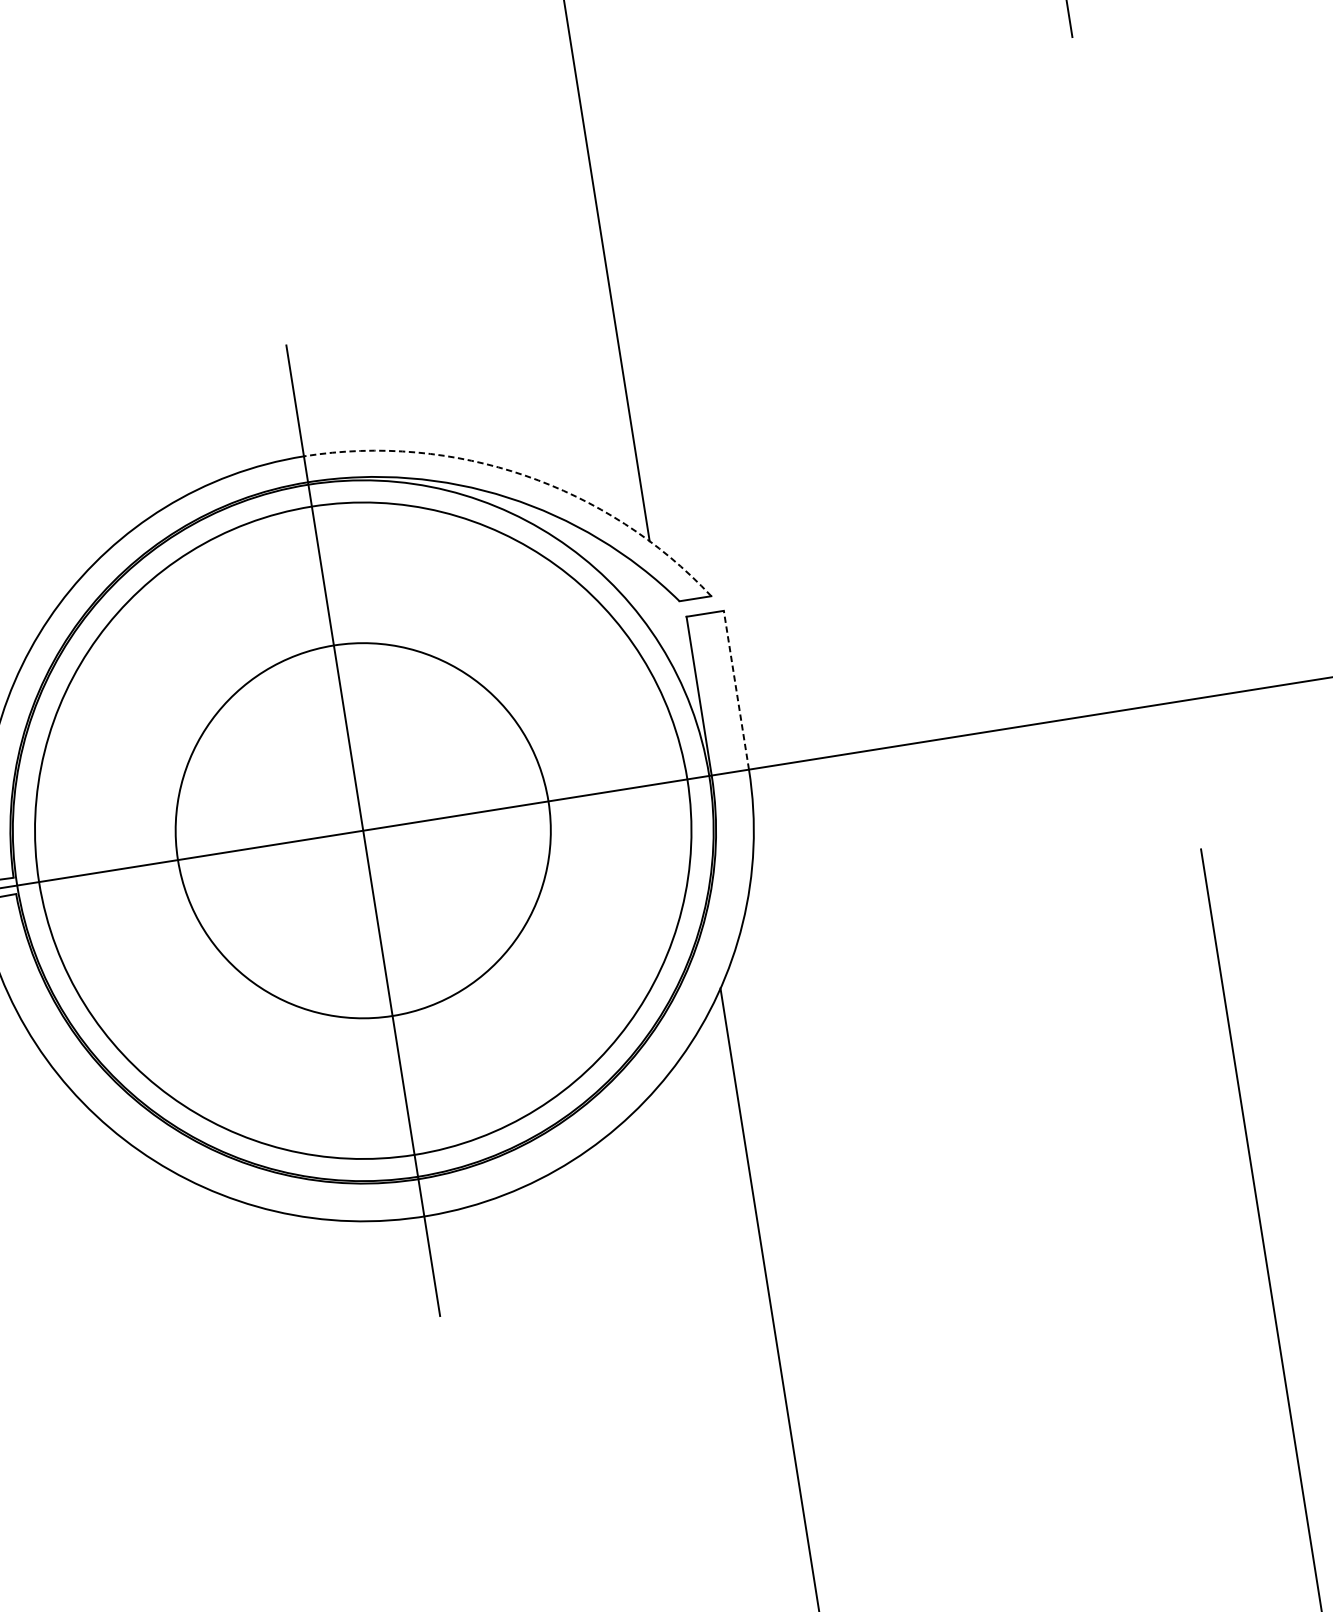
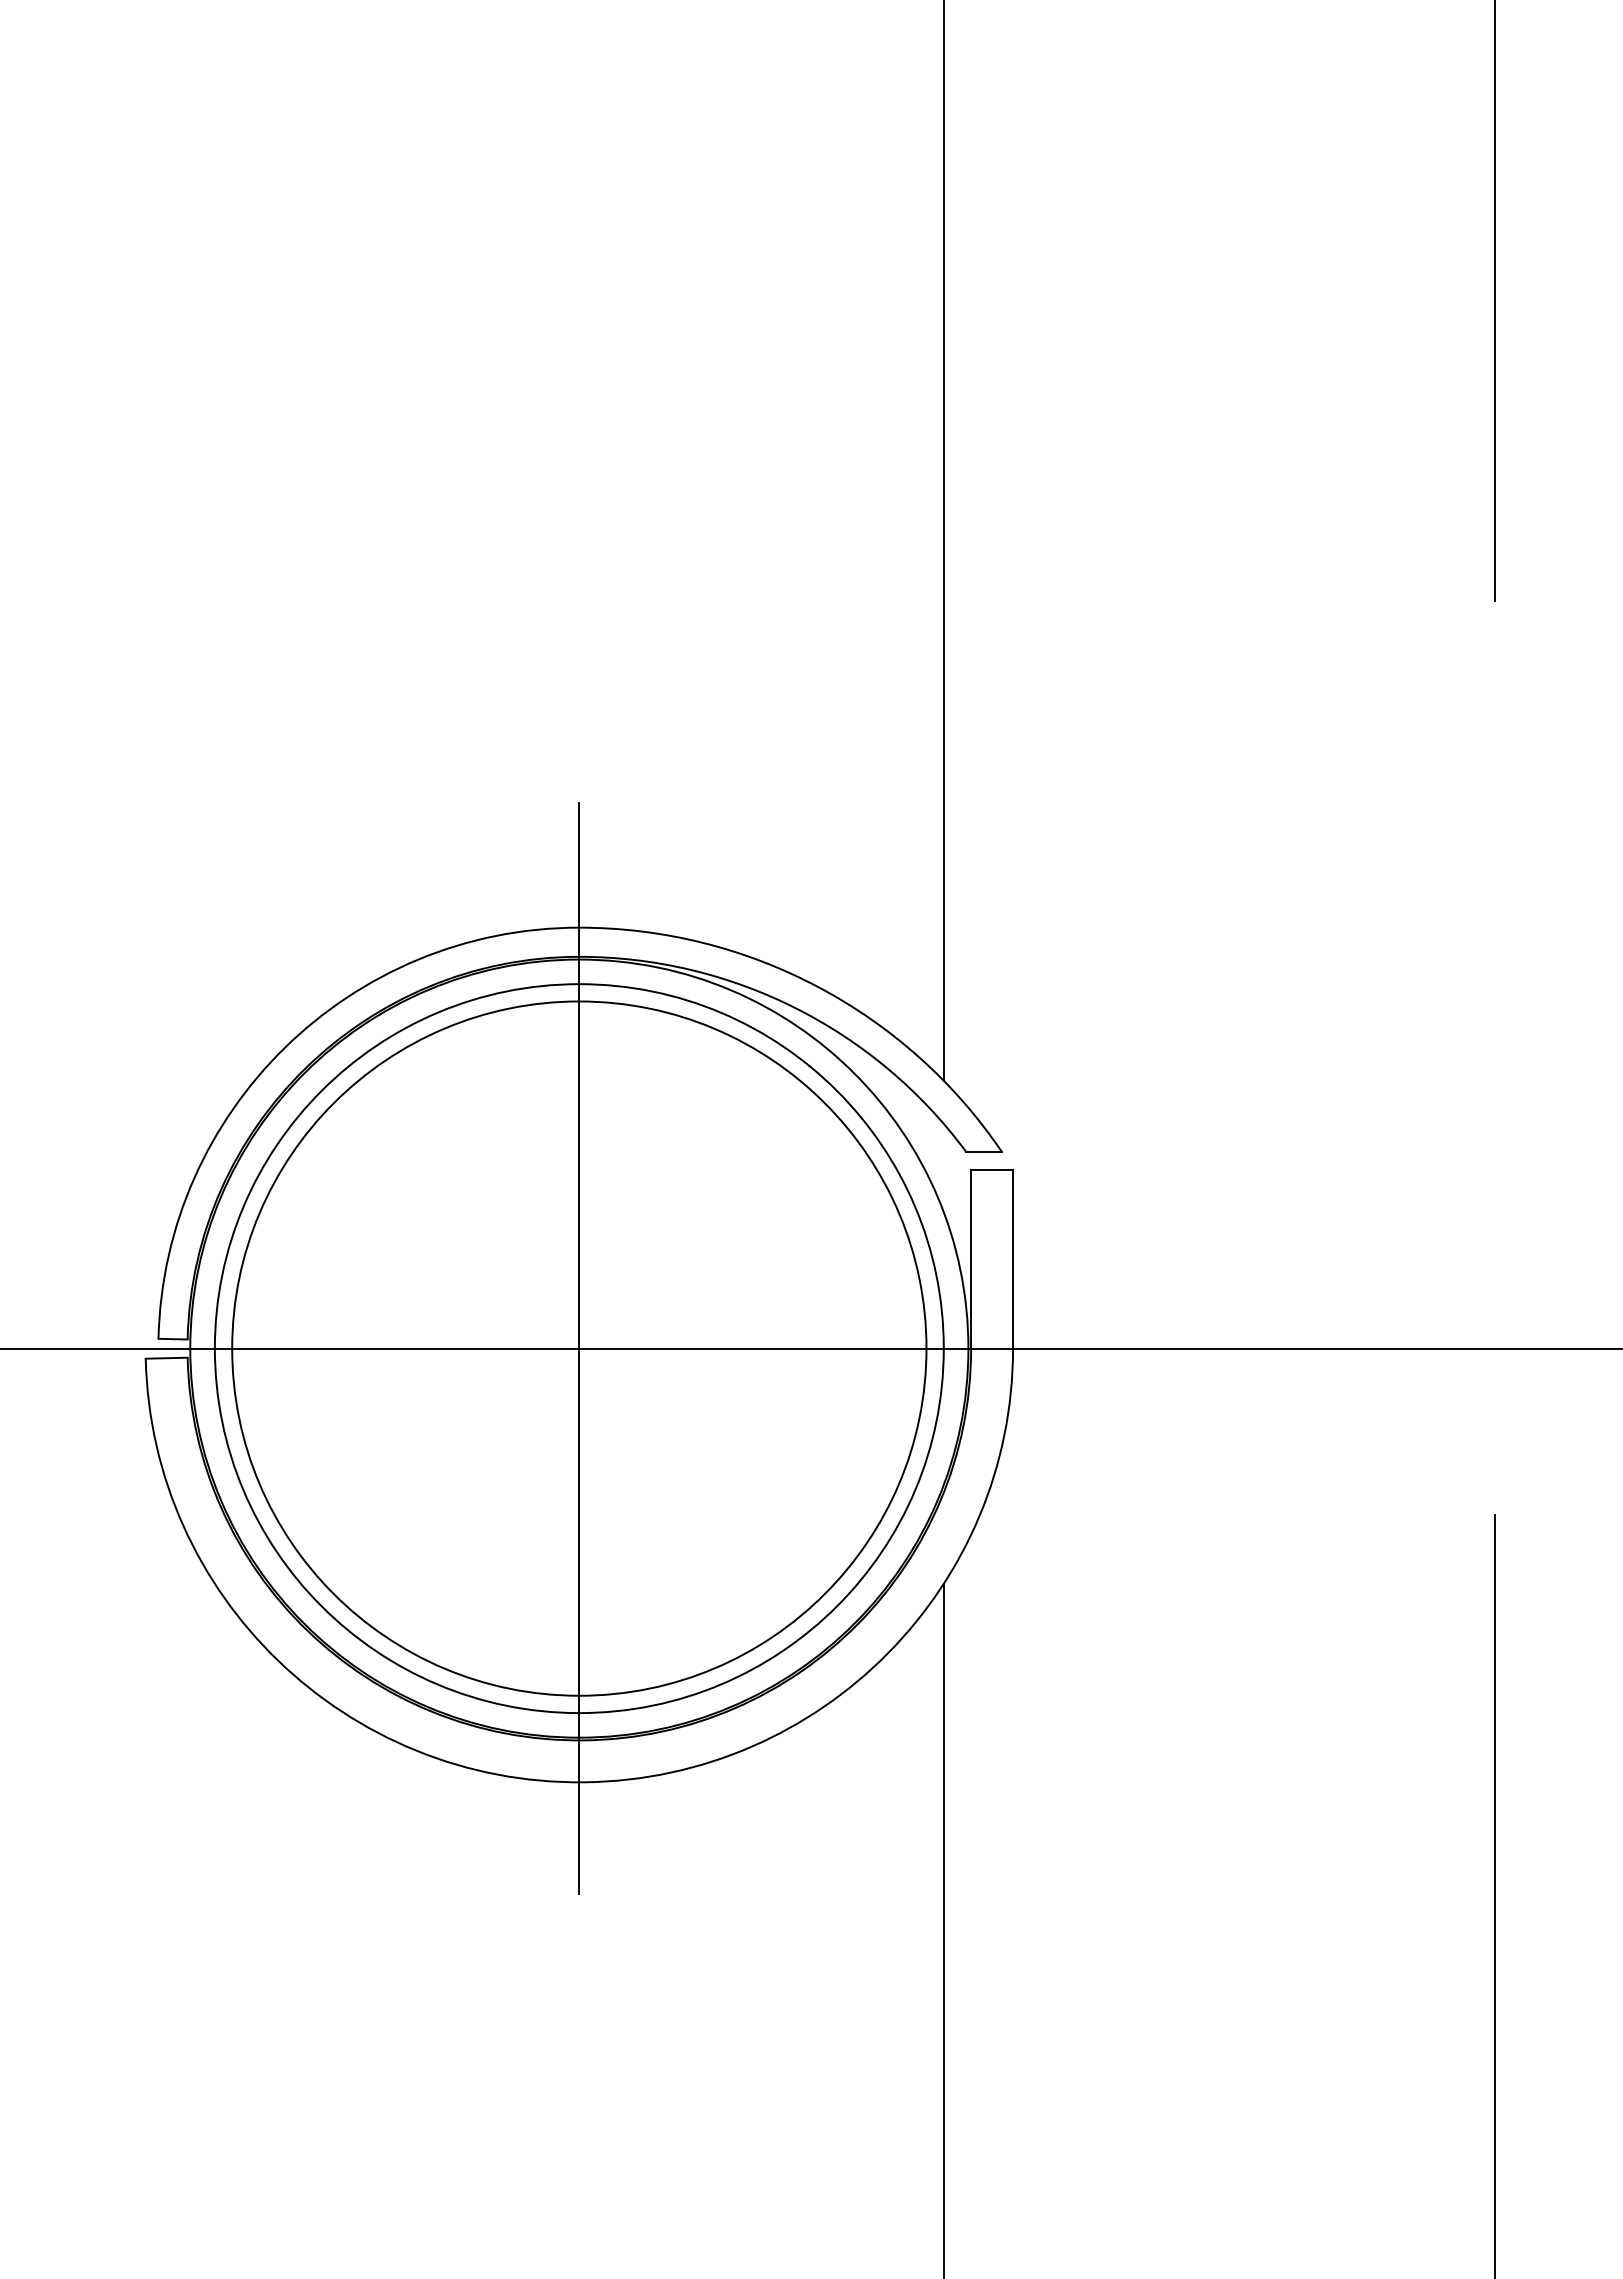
arc: (525, 475) -> (818, 987), dashed -> solid
line: (736, 689) -> (1013, 1258), dashed -> solid
circle: (363, 830) -> (579, 1348), size x1.67

